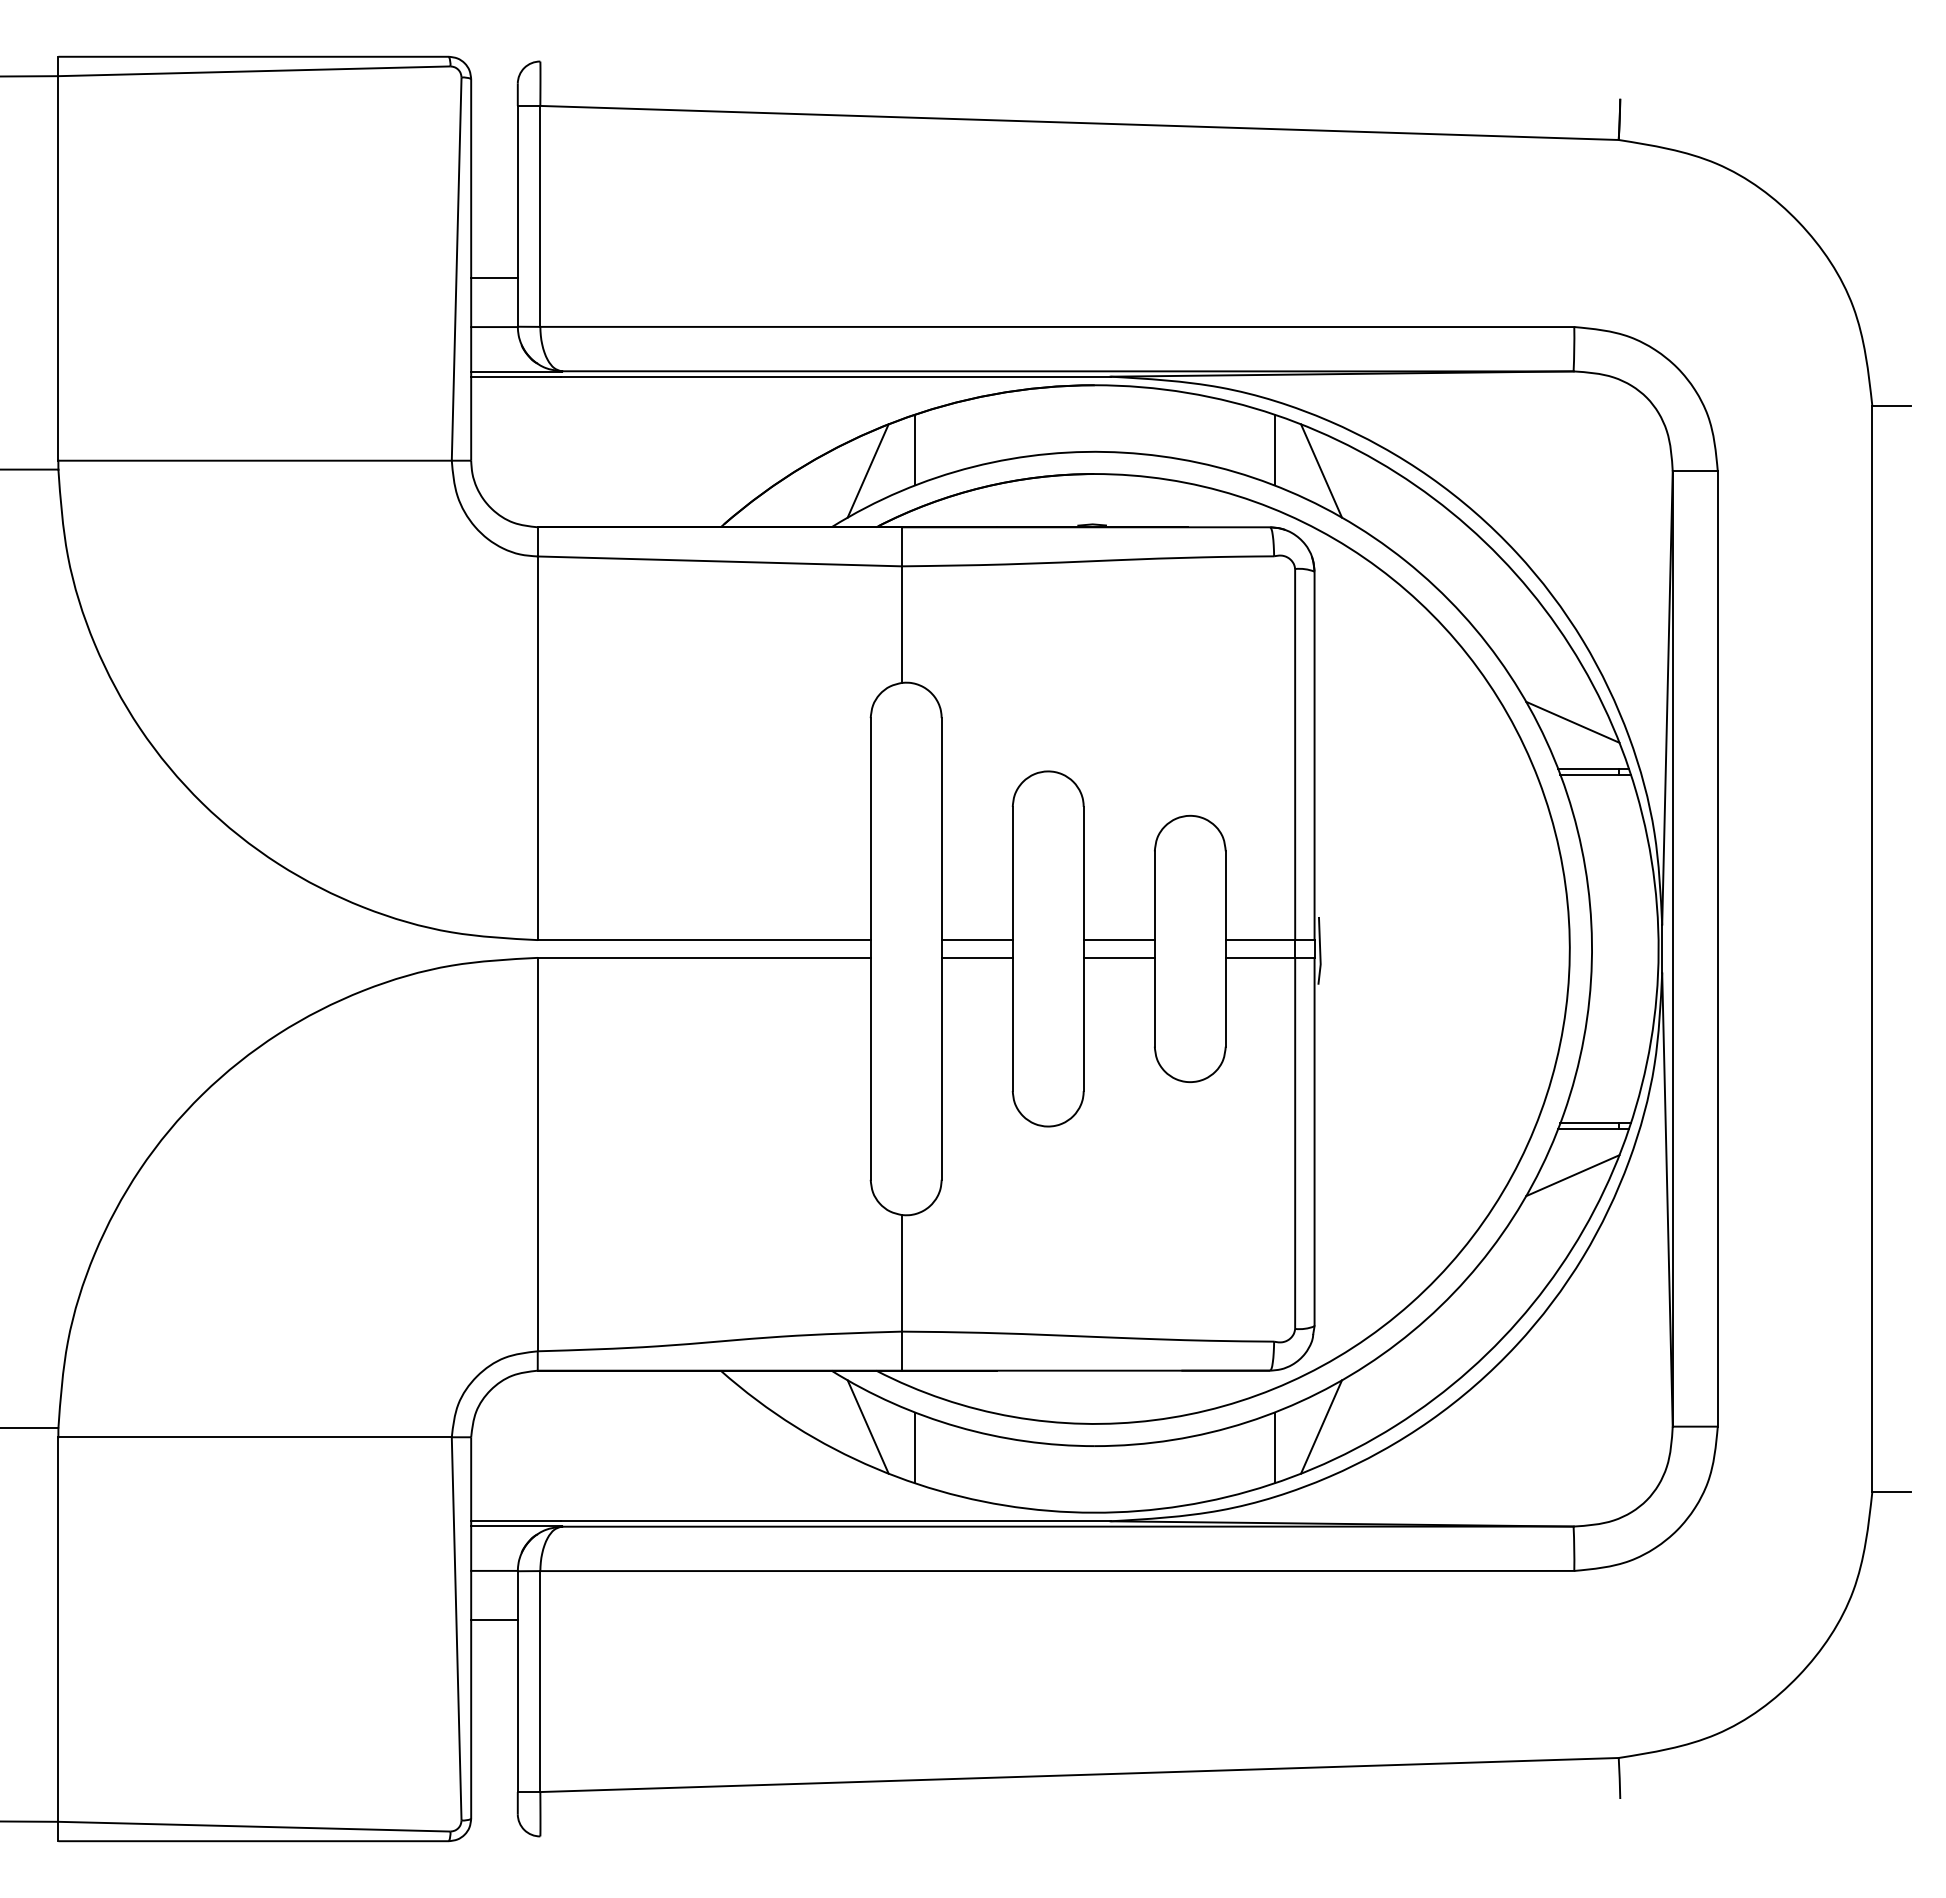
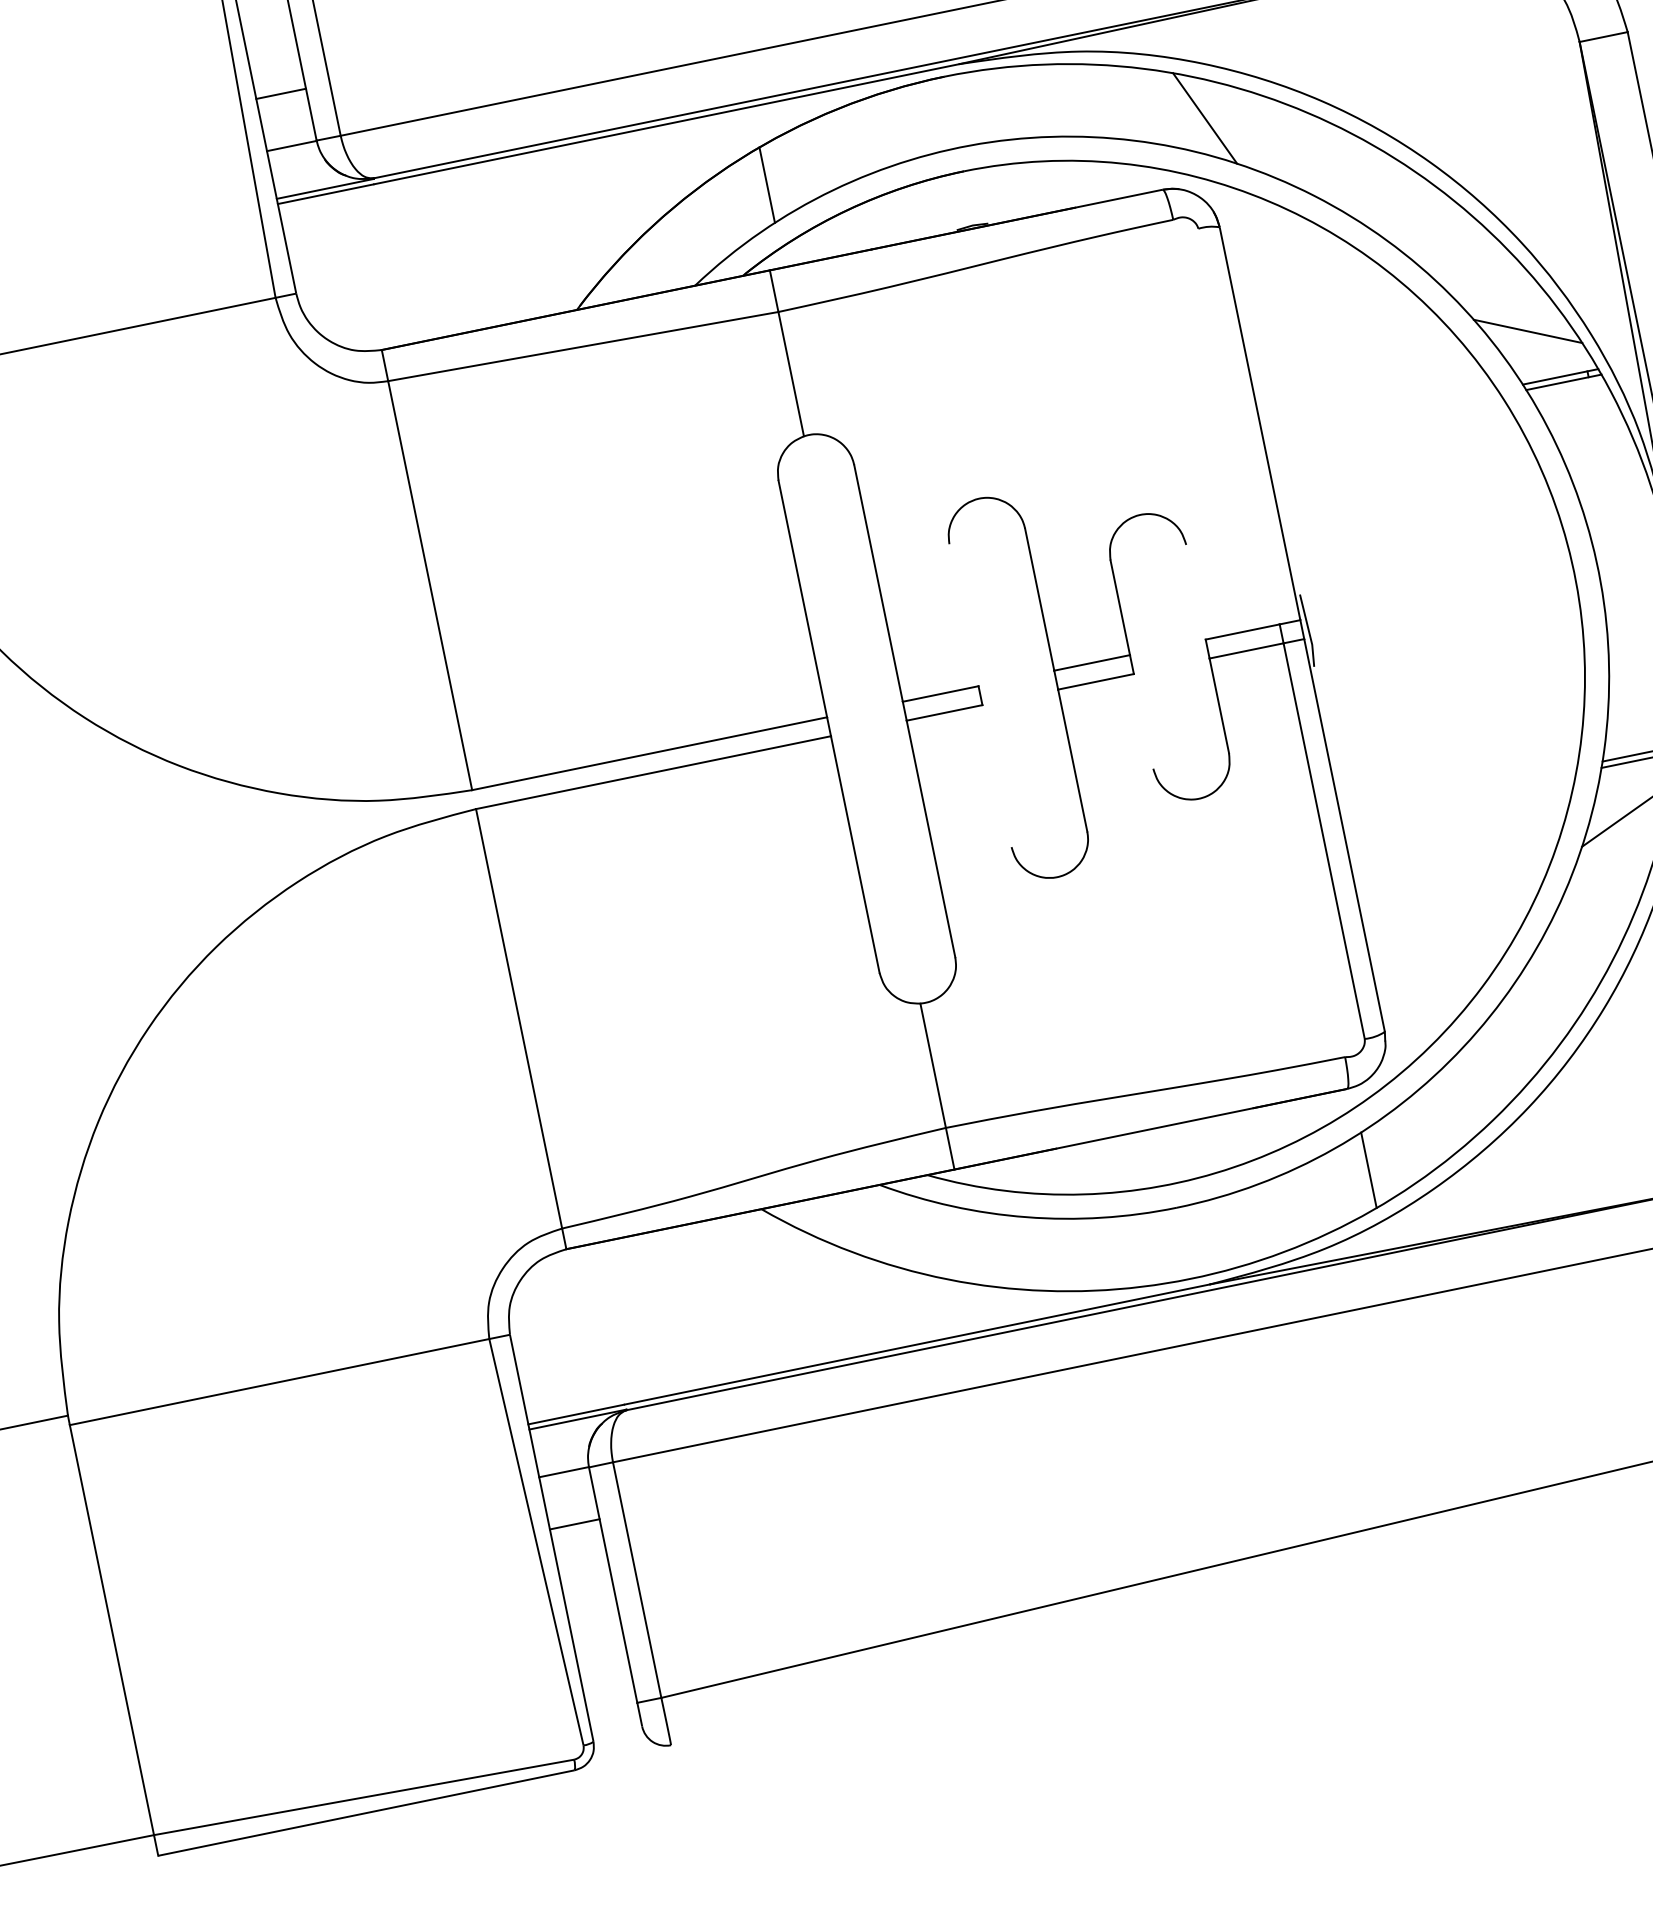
line: (1274, 449) -> (1150, 105), removed
line: (867, 470) -> (720, 217), removed
line: (1295, 754) -> (1239, 426), removed
line: (1012, 873) -> (963, 615), removed
line: (1225, 895) -> (1195, 592), removed
line: (1154, 1001) -> (1143, 720), removed
line: (1012, 1024) -> (996, 776), removed
line: (867, 1426) -> (930, 1236), removed
line: (1321, 1426) -> (1414, 1137), removed
line: (915, 1447) -> (985, 1248), removed

